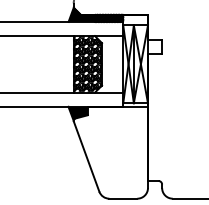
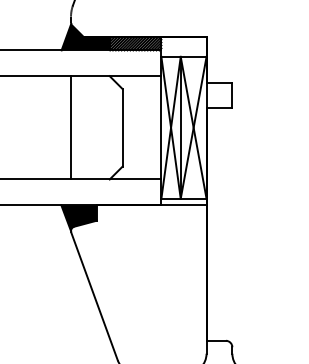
hatch: (87, 64) -> (96, 128), removed

